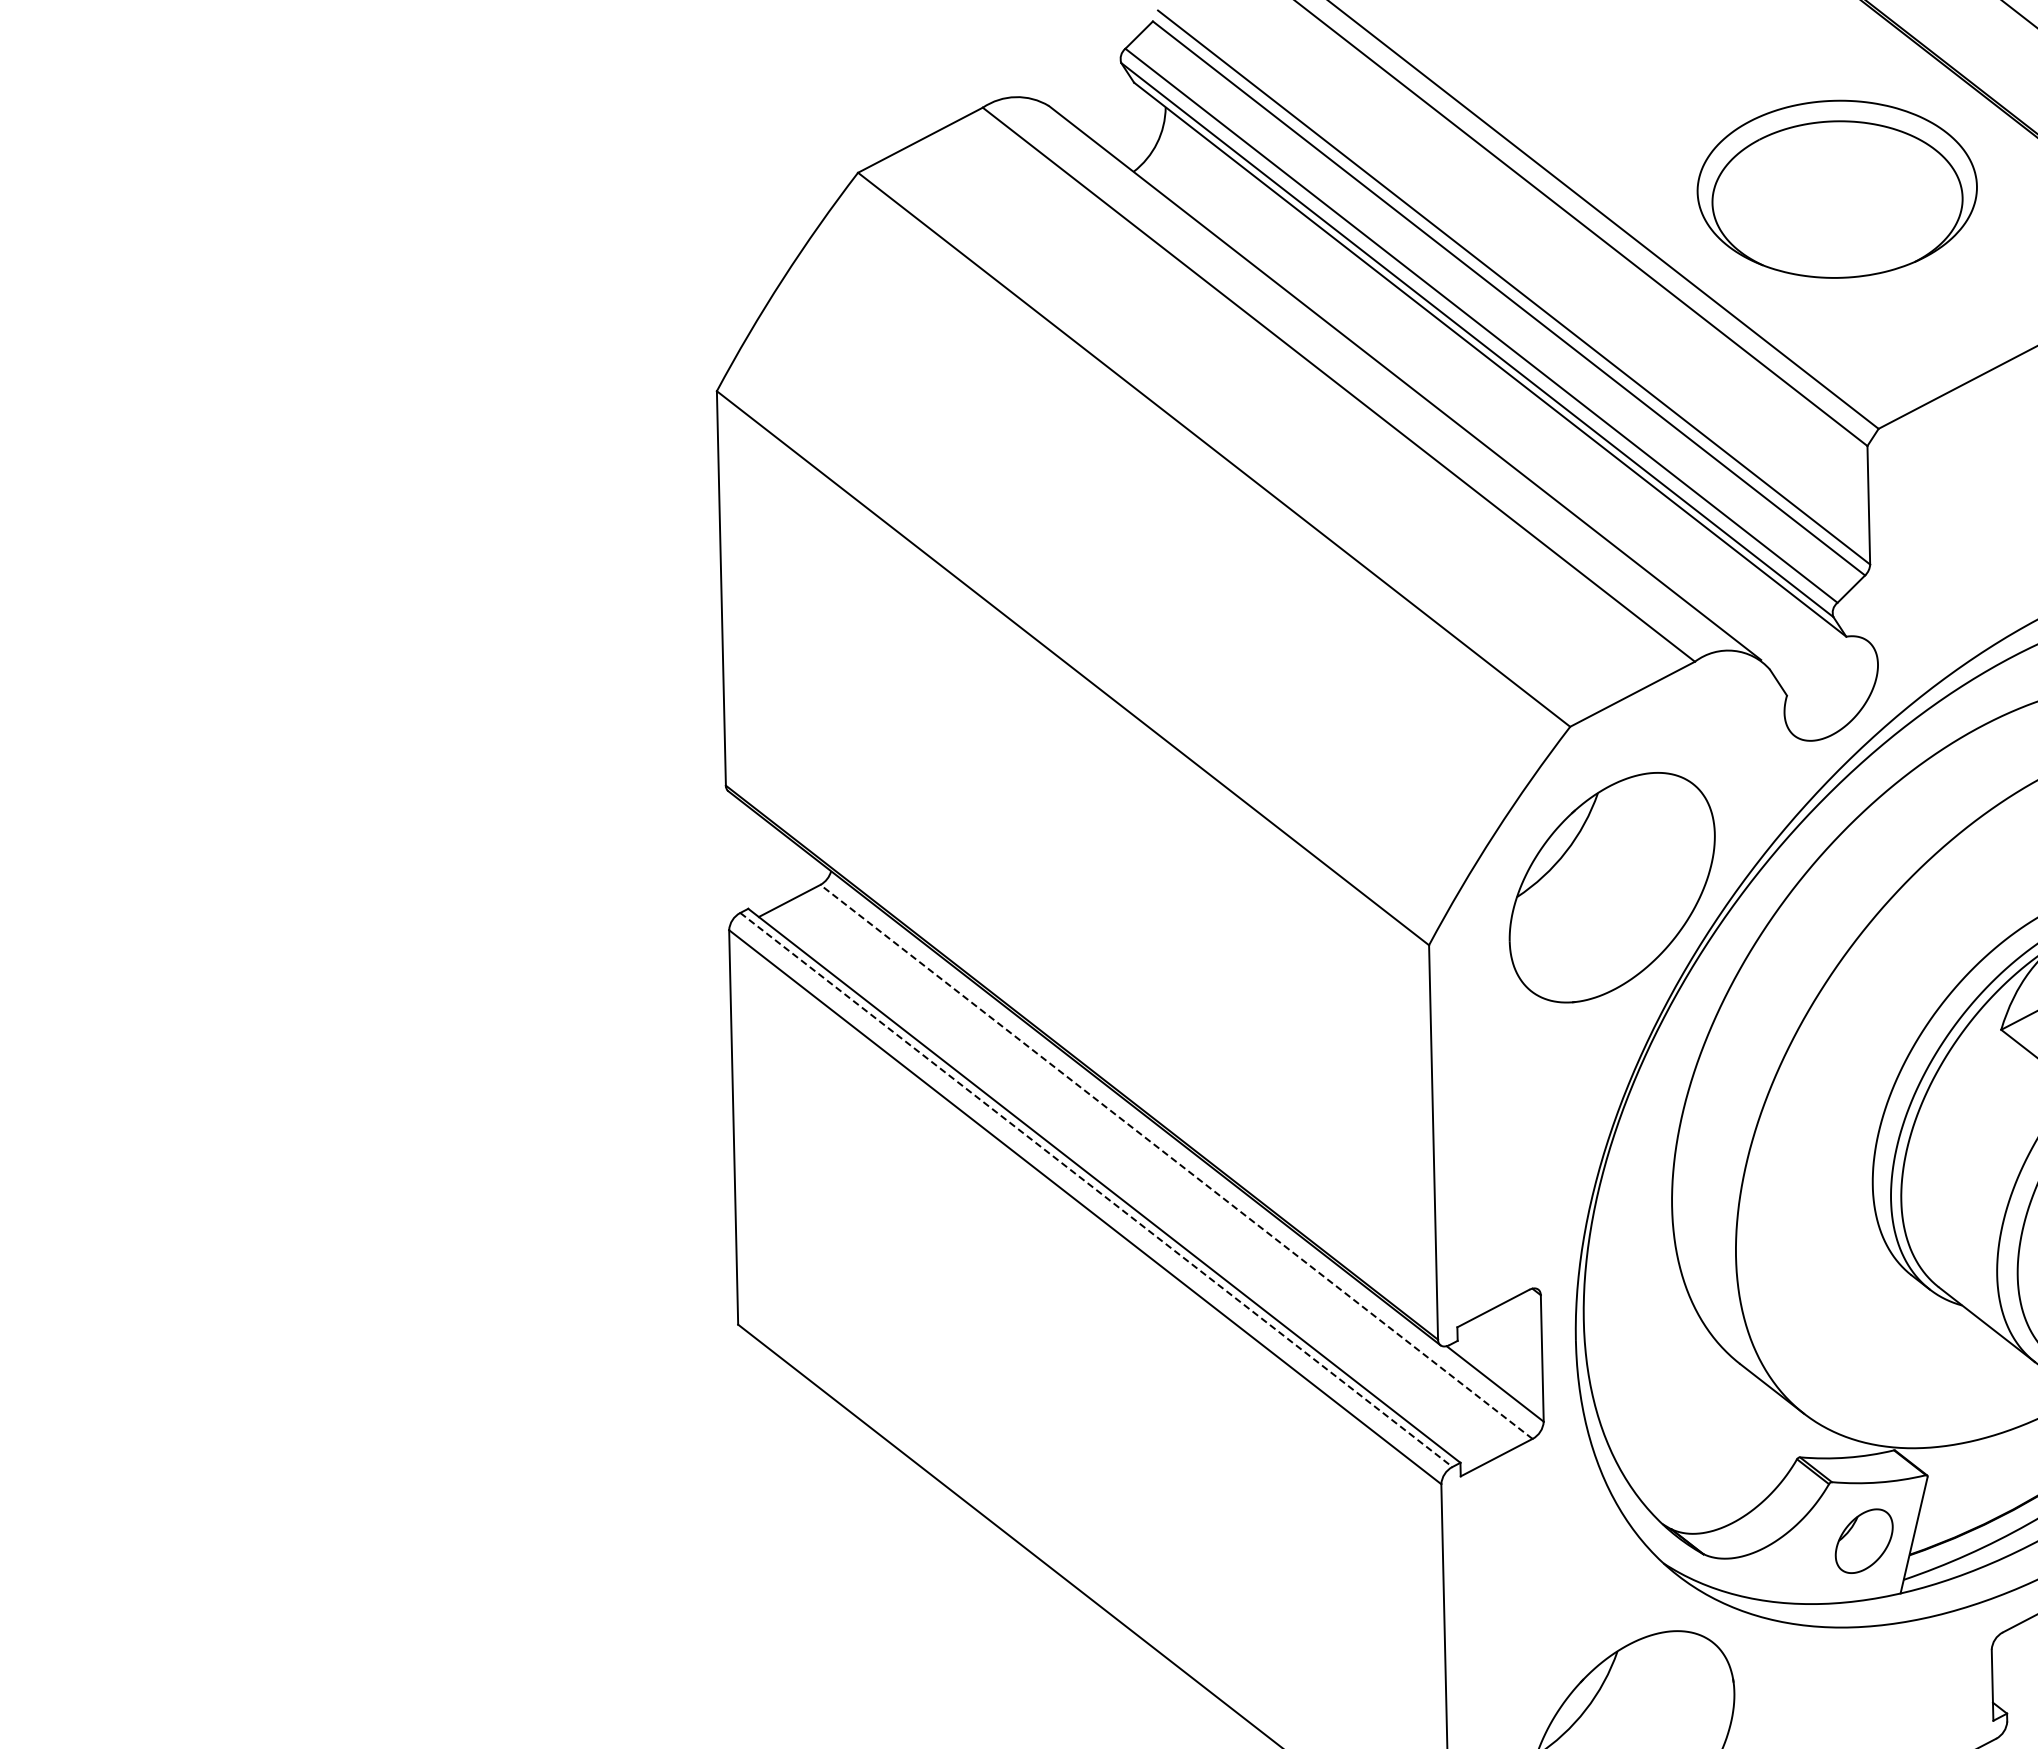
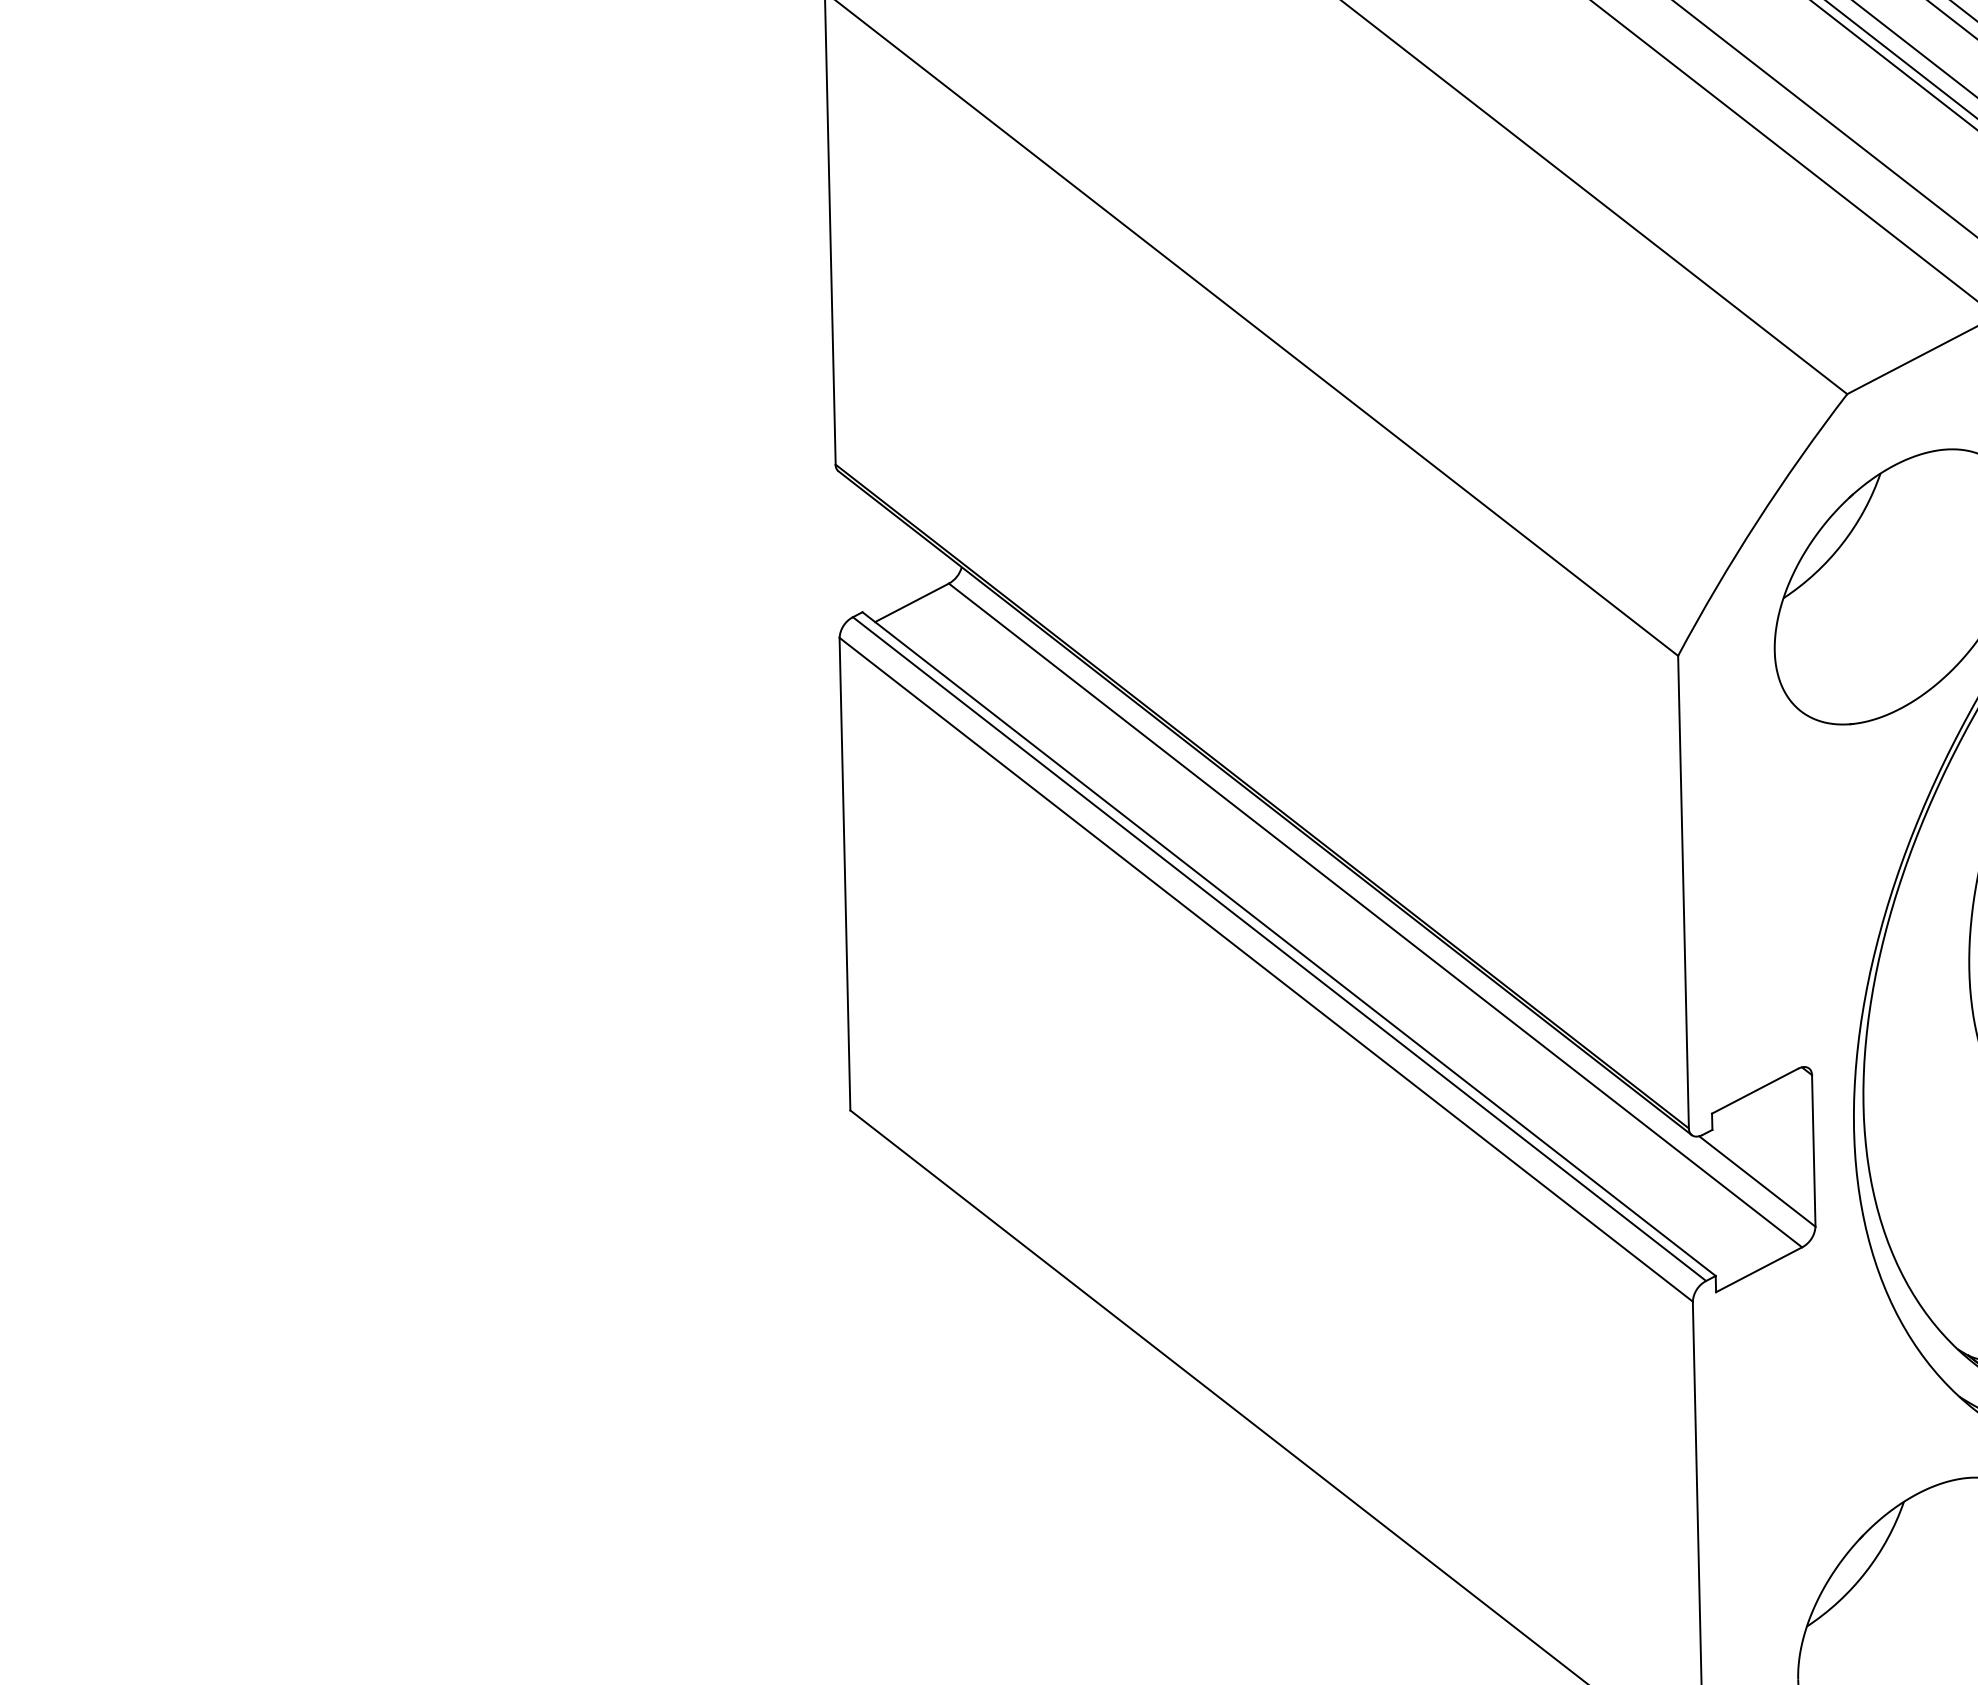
line: (1176, 1161) -> (1375, 914), dashed -> solid
line: (1096, 1190) -> (1279, 949), dashed -> solid

